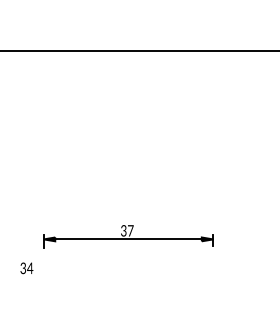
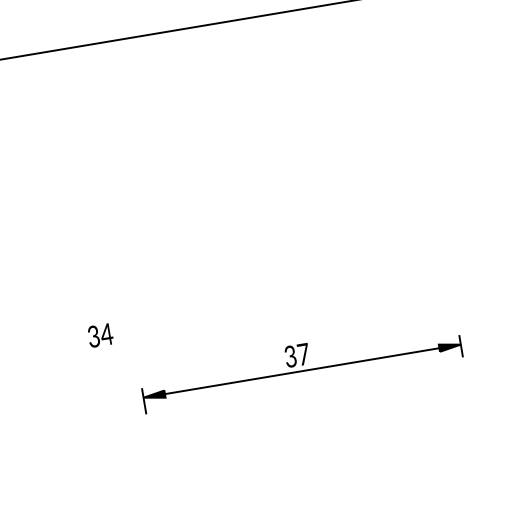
part: (26, 268) -> (99, 335), moved

